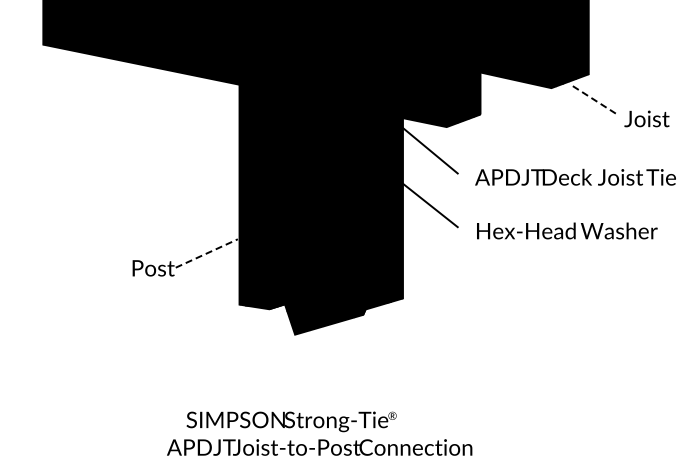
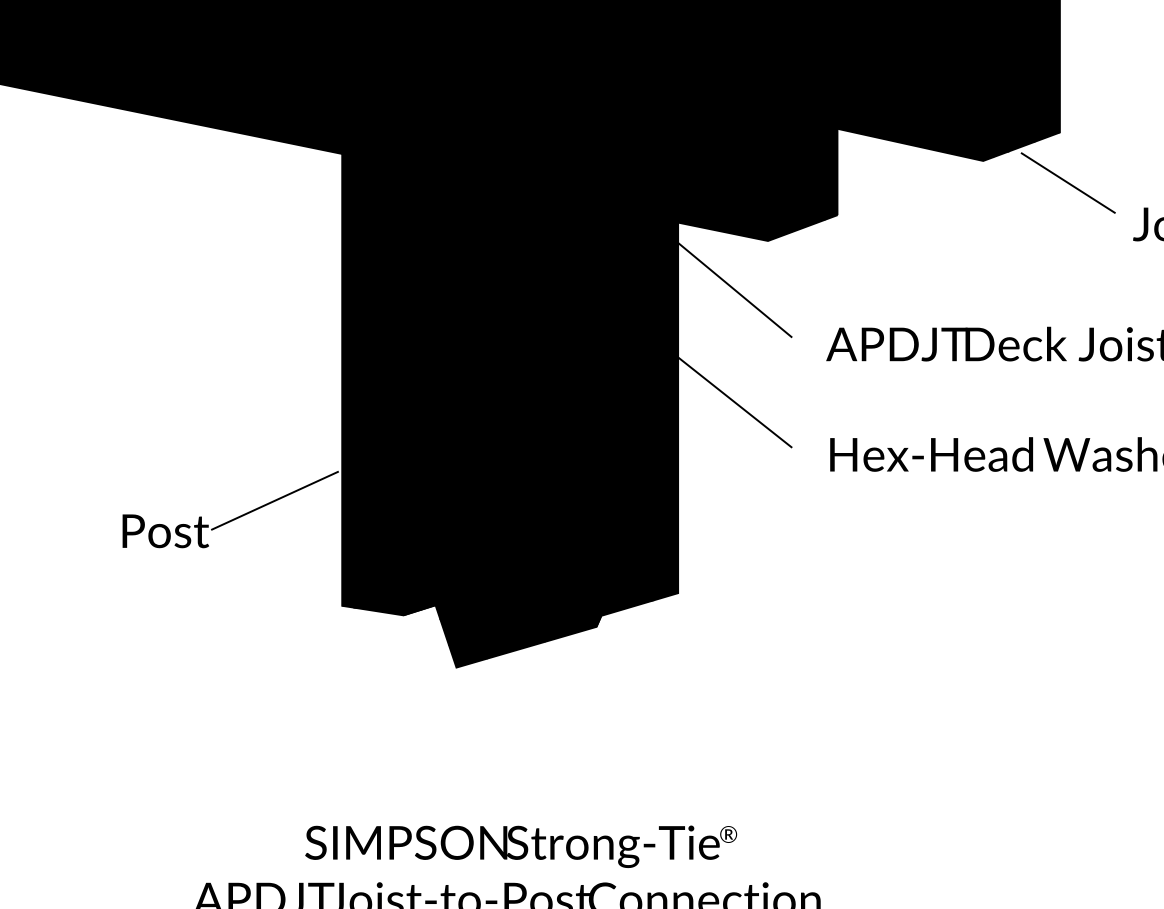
line: (592, 98) -> (1067, 182), dashed -> solid
line: (207, 253) -> (276, 500), dashed -> solid
text: (291, 421) -> (520, 846), moved

